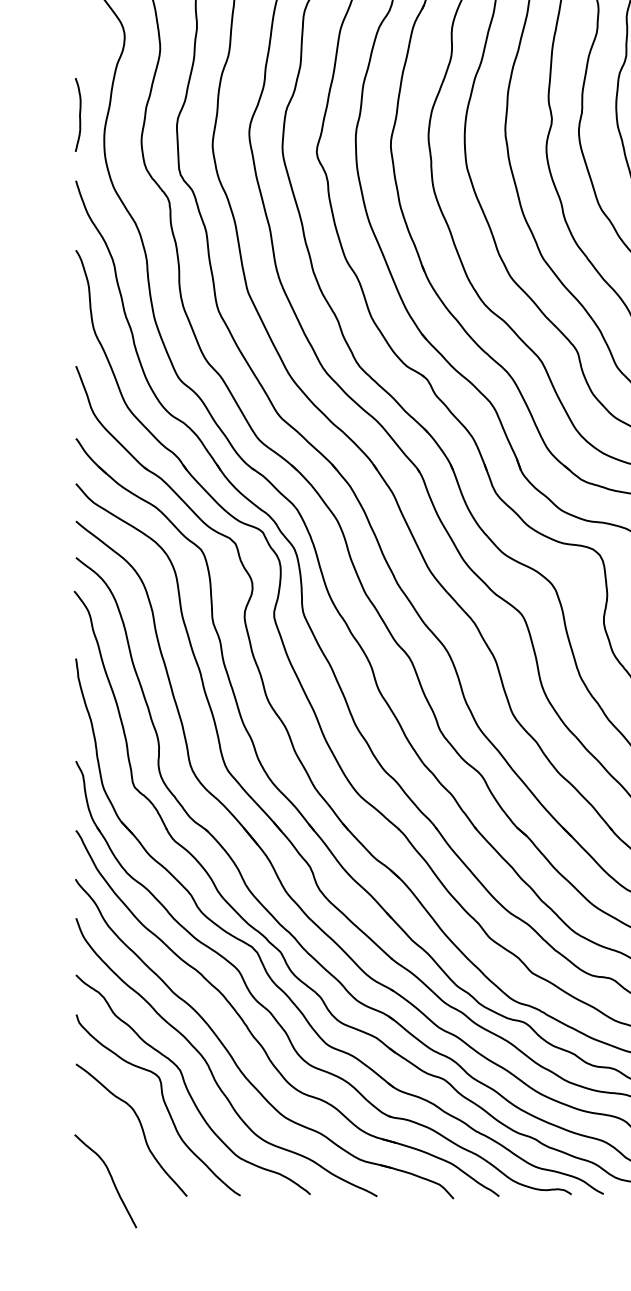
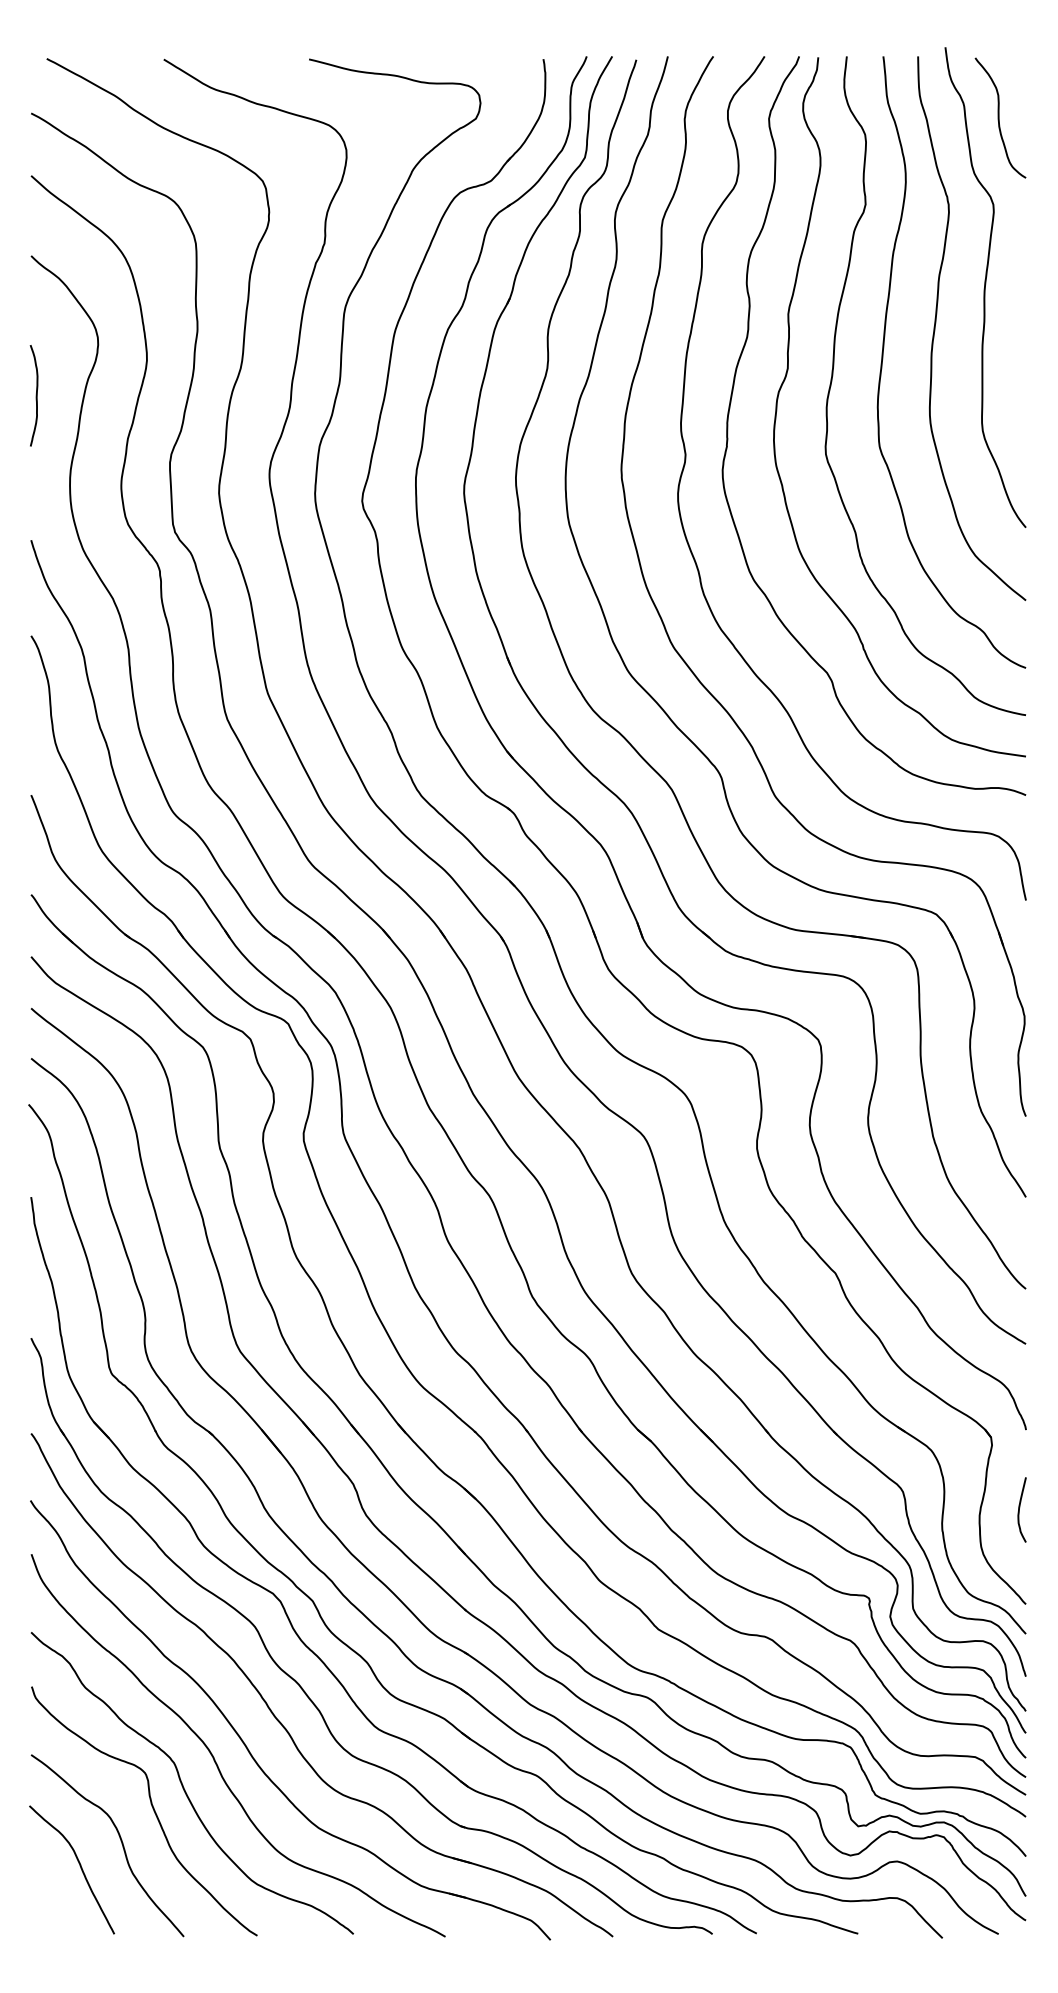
curve: (79, 114) -> (35, 395), moved
curve: (111, 1178) -> (79, 1866), moved

